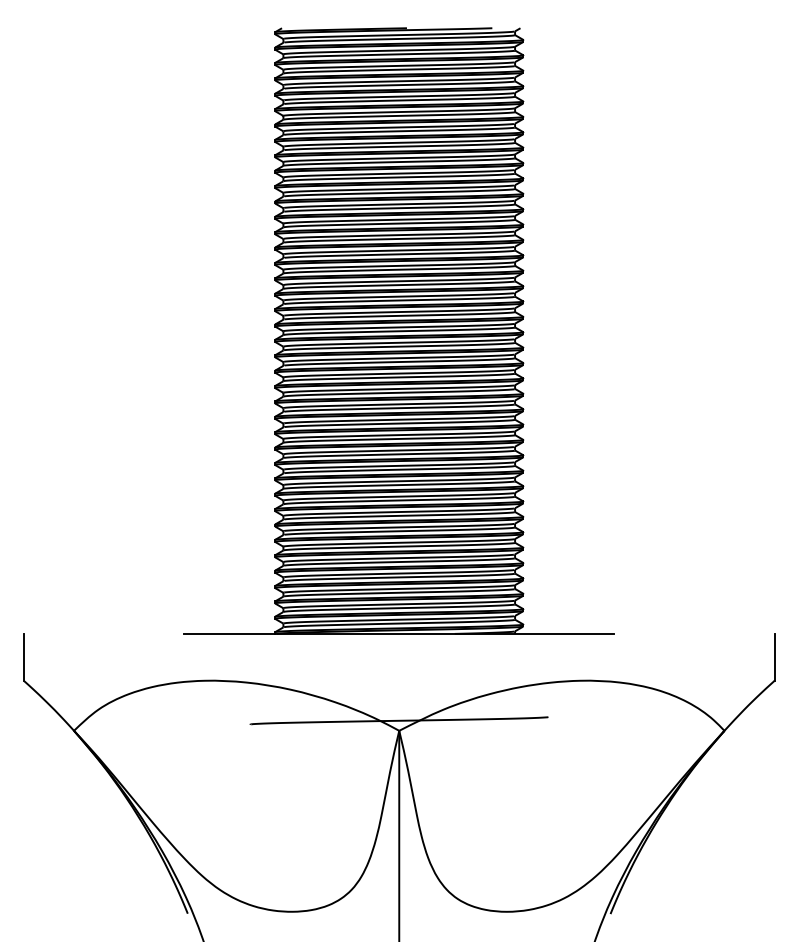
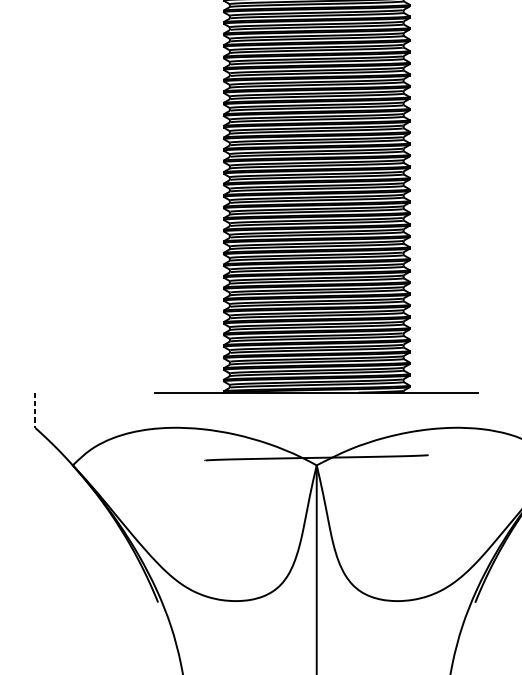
line: (23, 657) -> (34, 410), solid -> dashed

